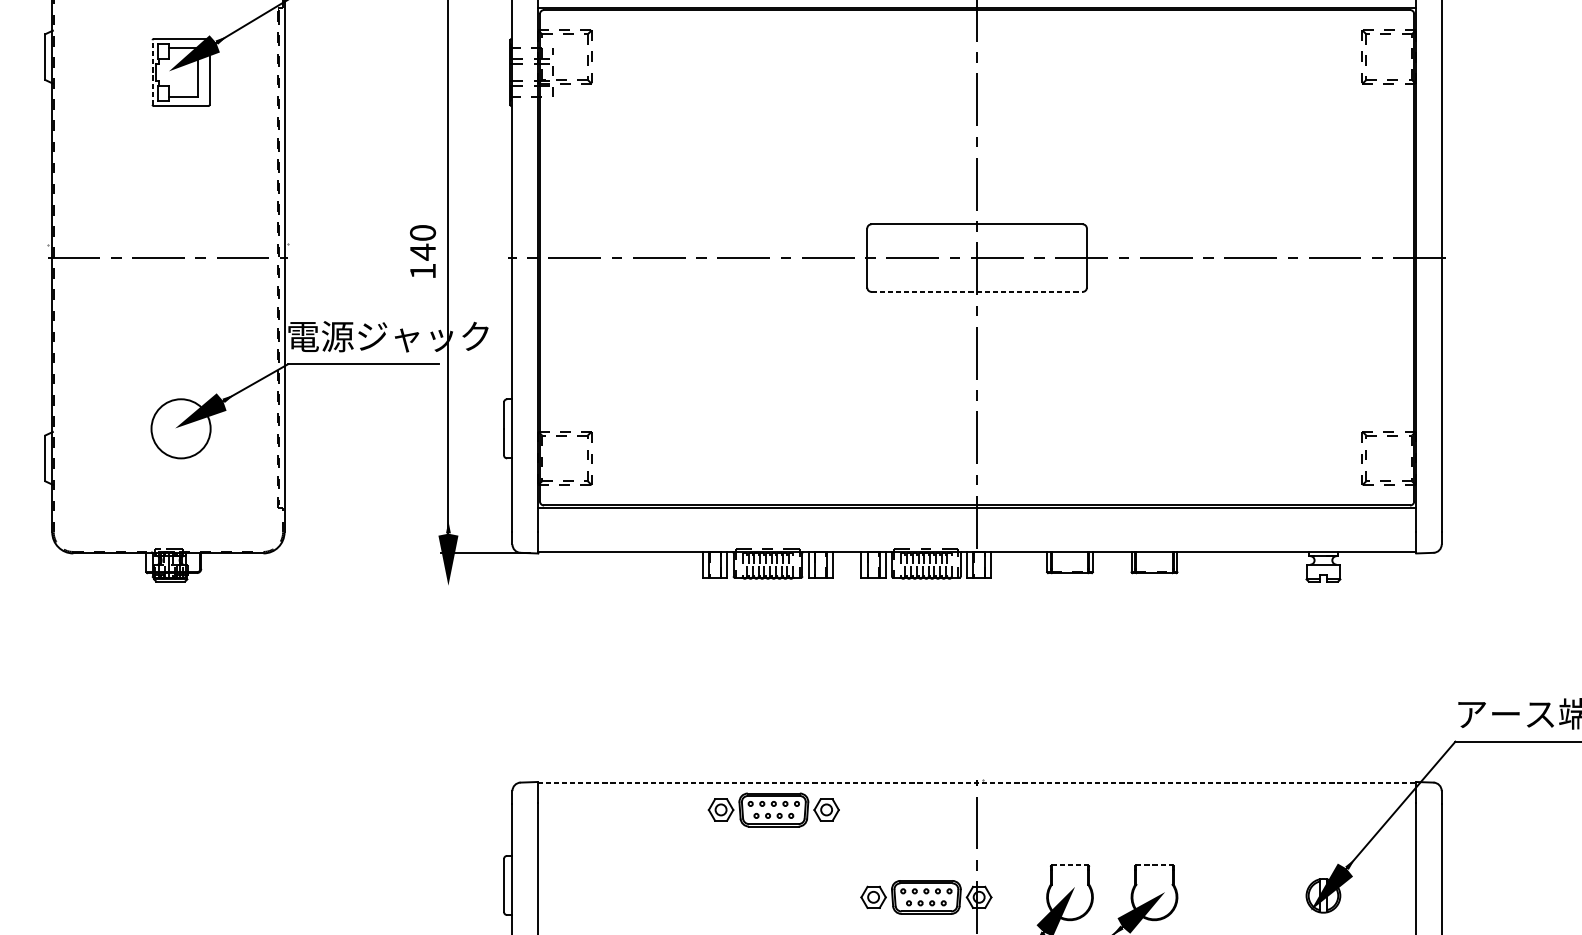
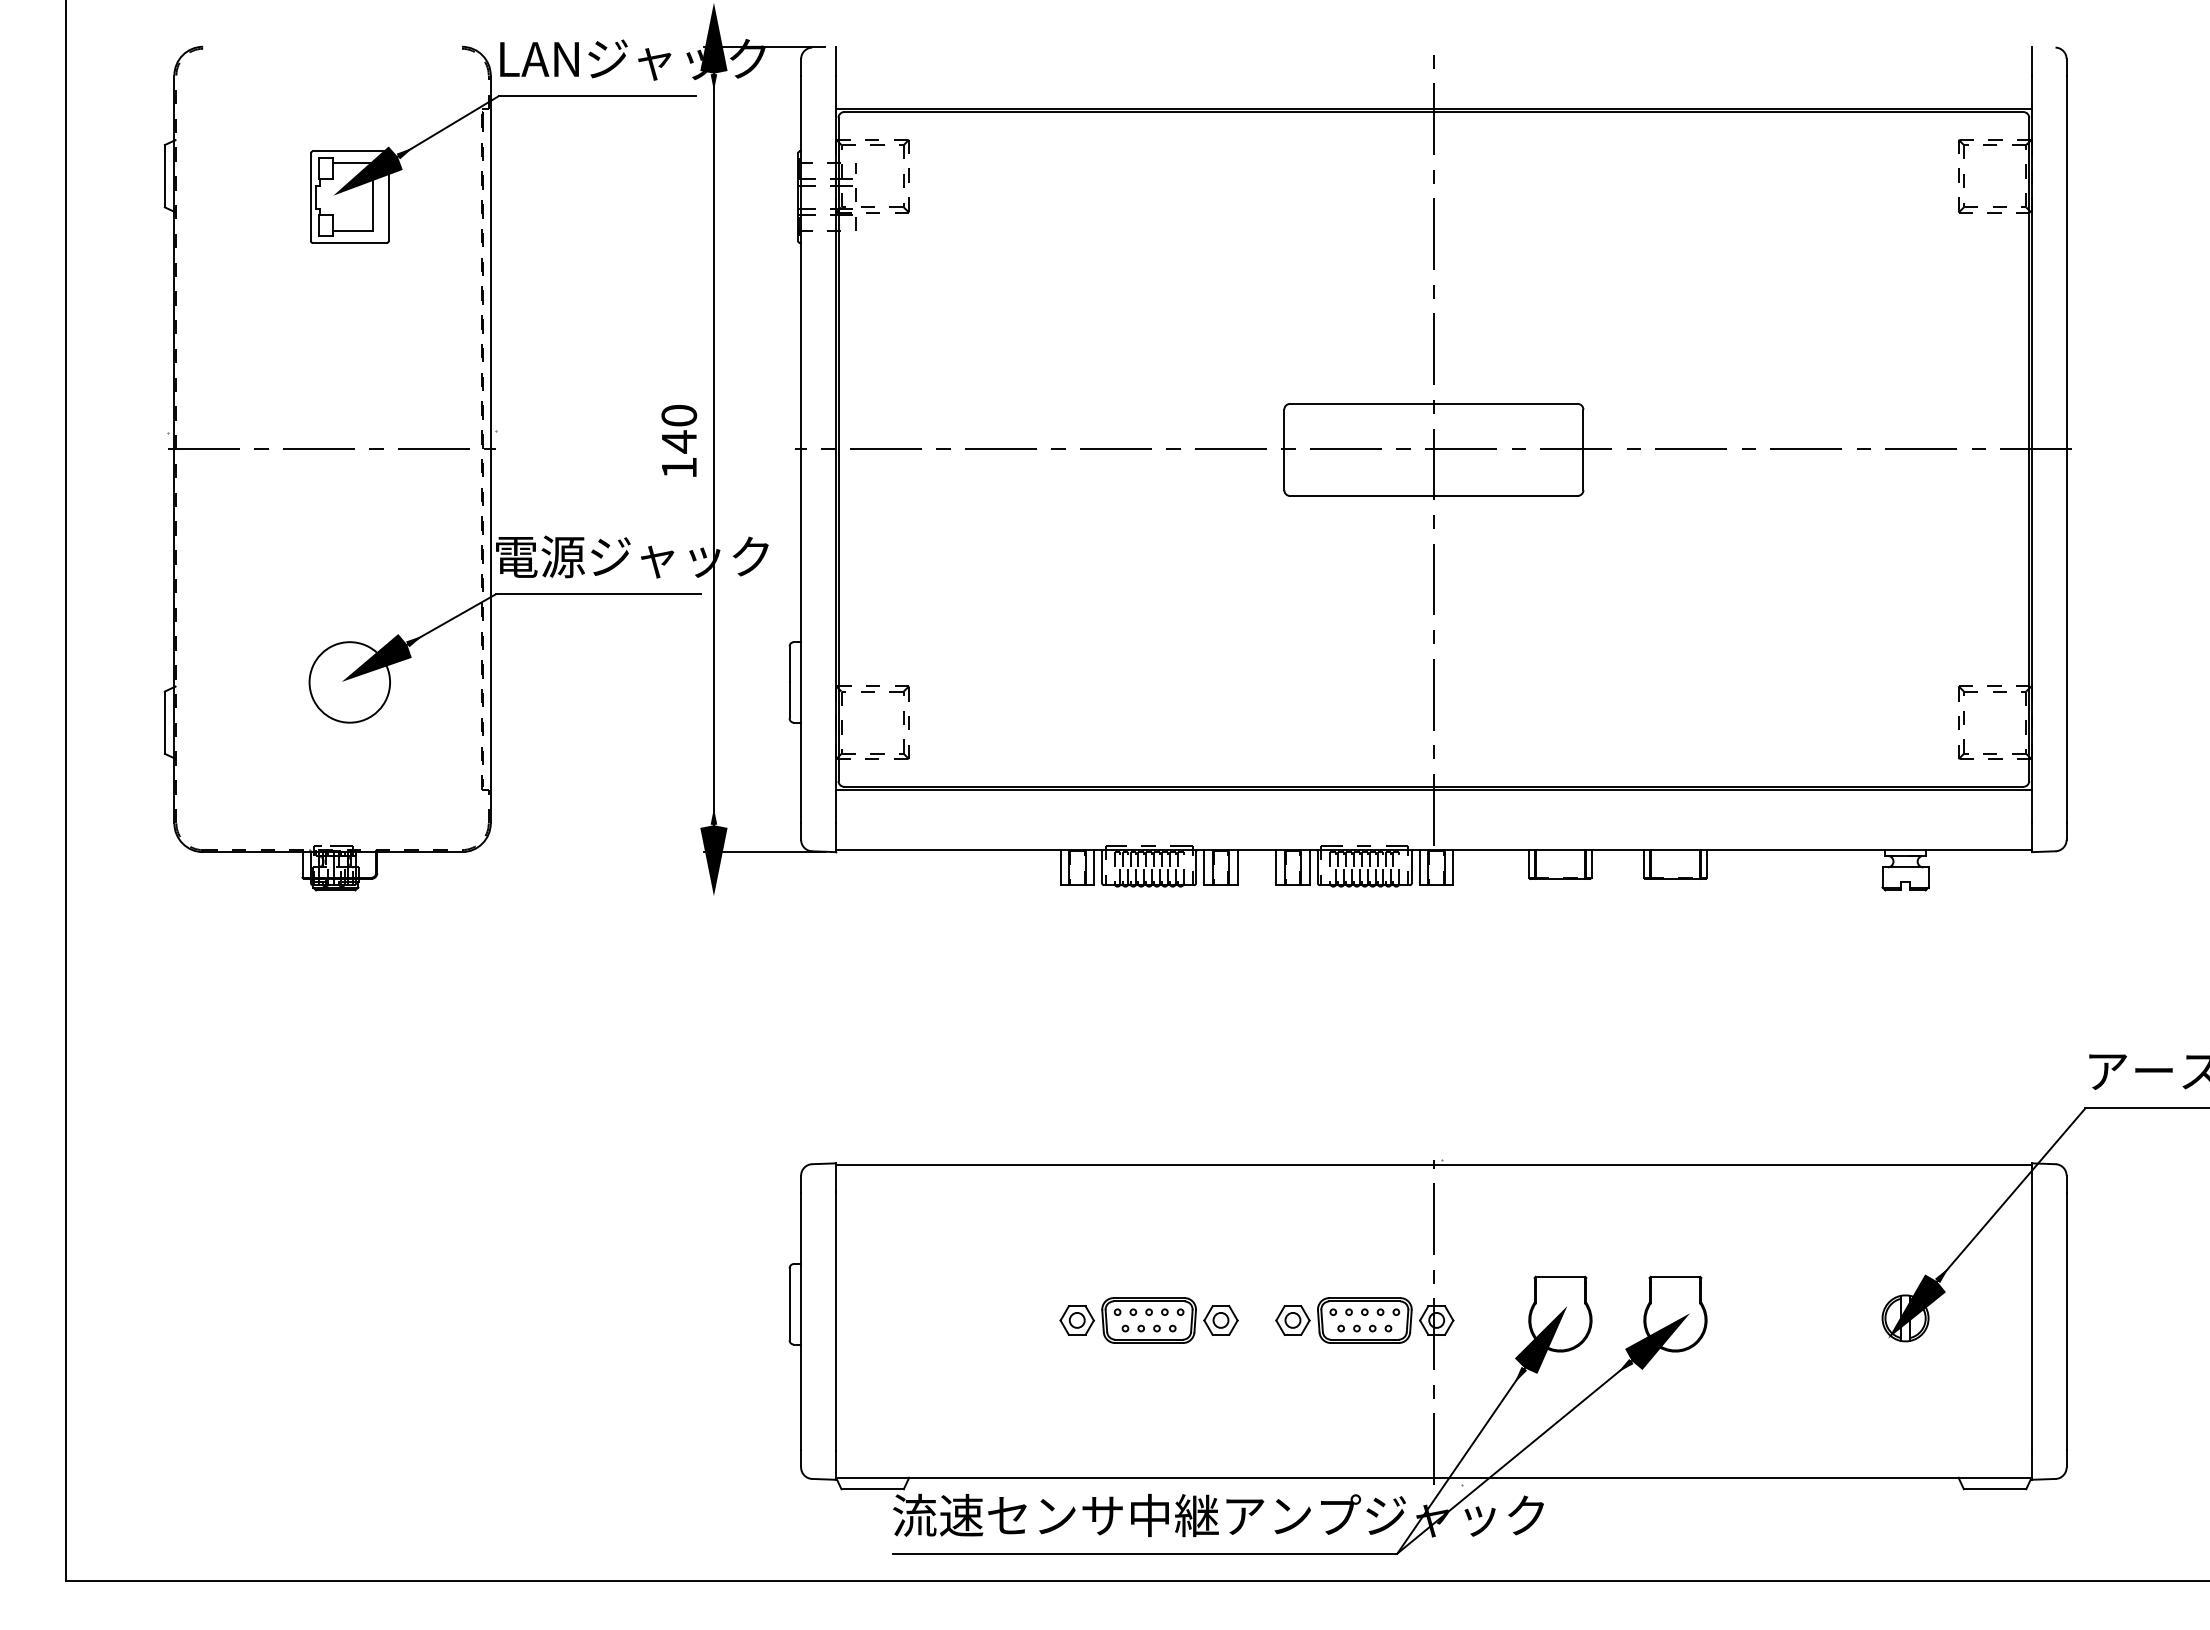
line: (152, 72) -> (311, 196), dashed -> solid
line: (976, 291) -> (1433, 495), dashed -> solid
line: (977, 783) -> (1434, 1165), dashed -> solid
part: (773, 809) -> (1148, 1320), moved
line: (1070, 865) -> (1560, 1276), dashed -> solid
line: (1154, 865) -> (1675, 1276), dashed -> solid

